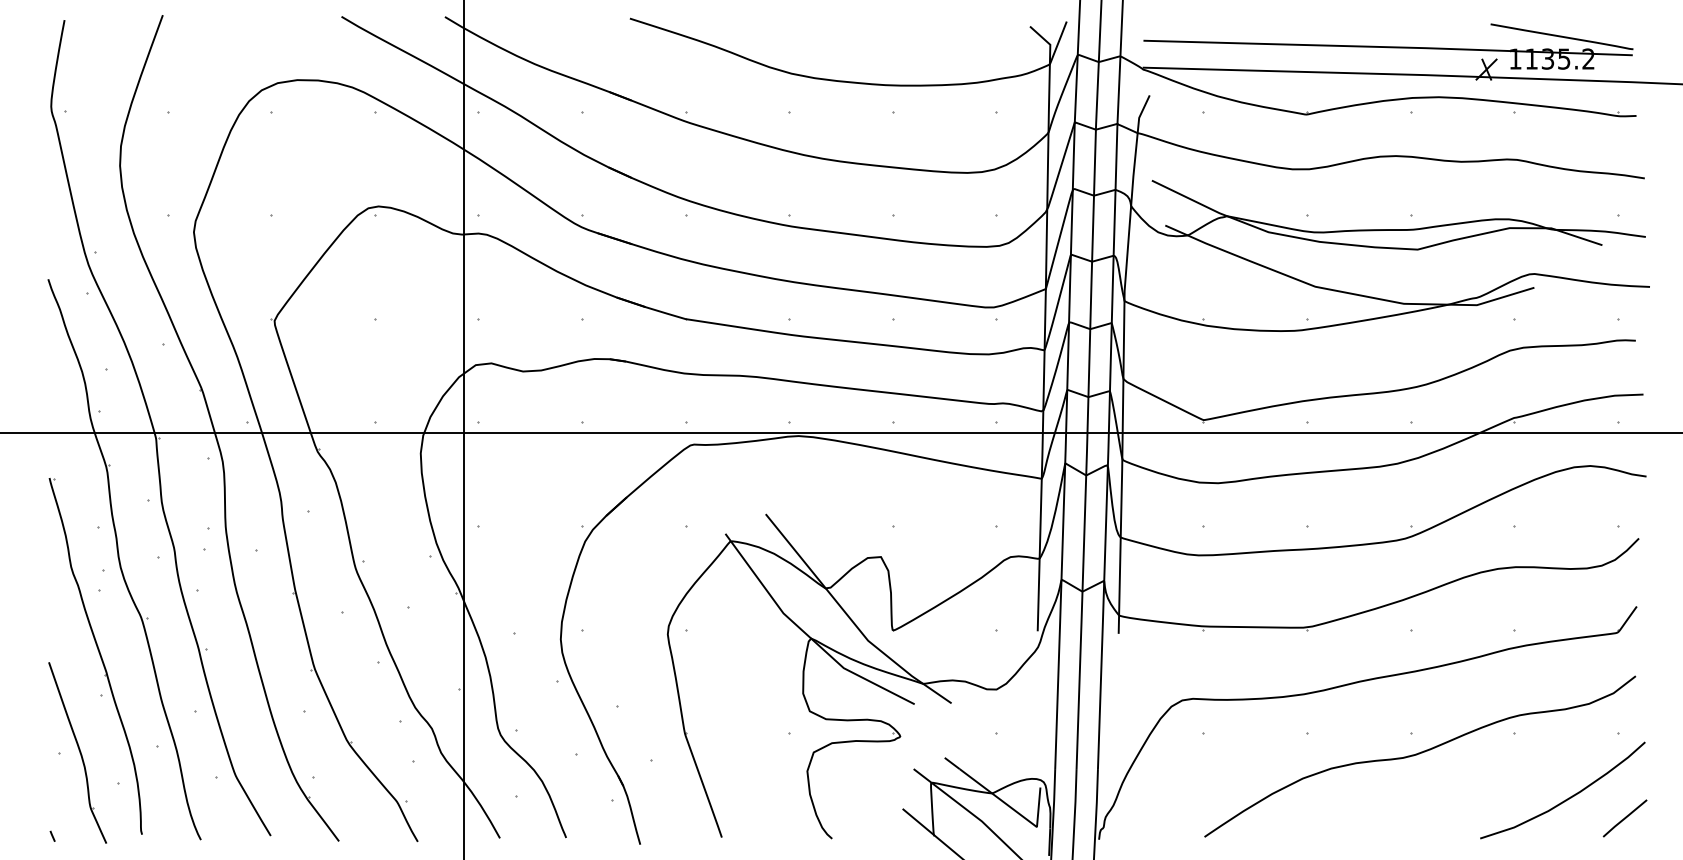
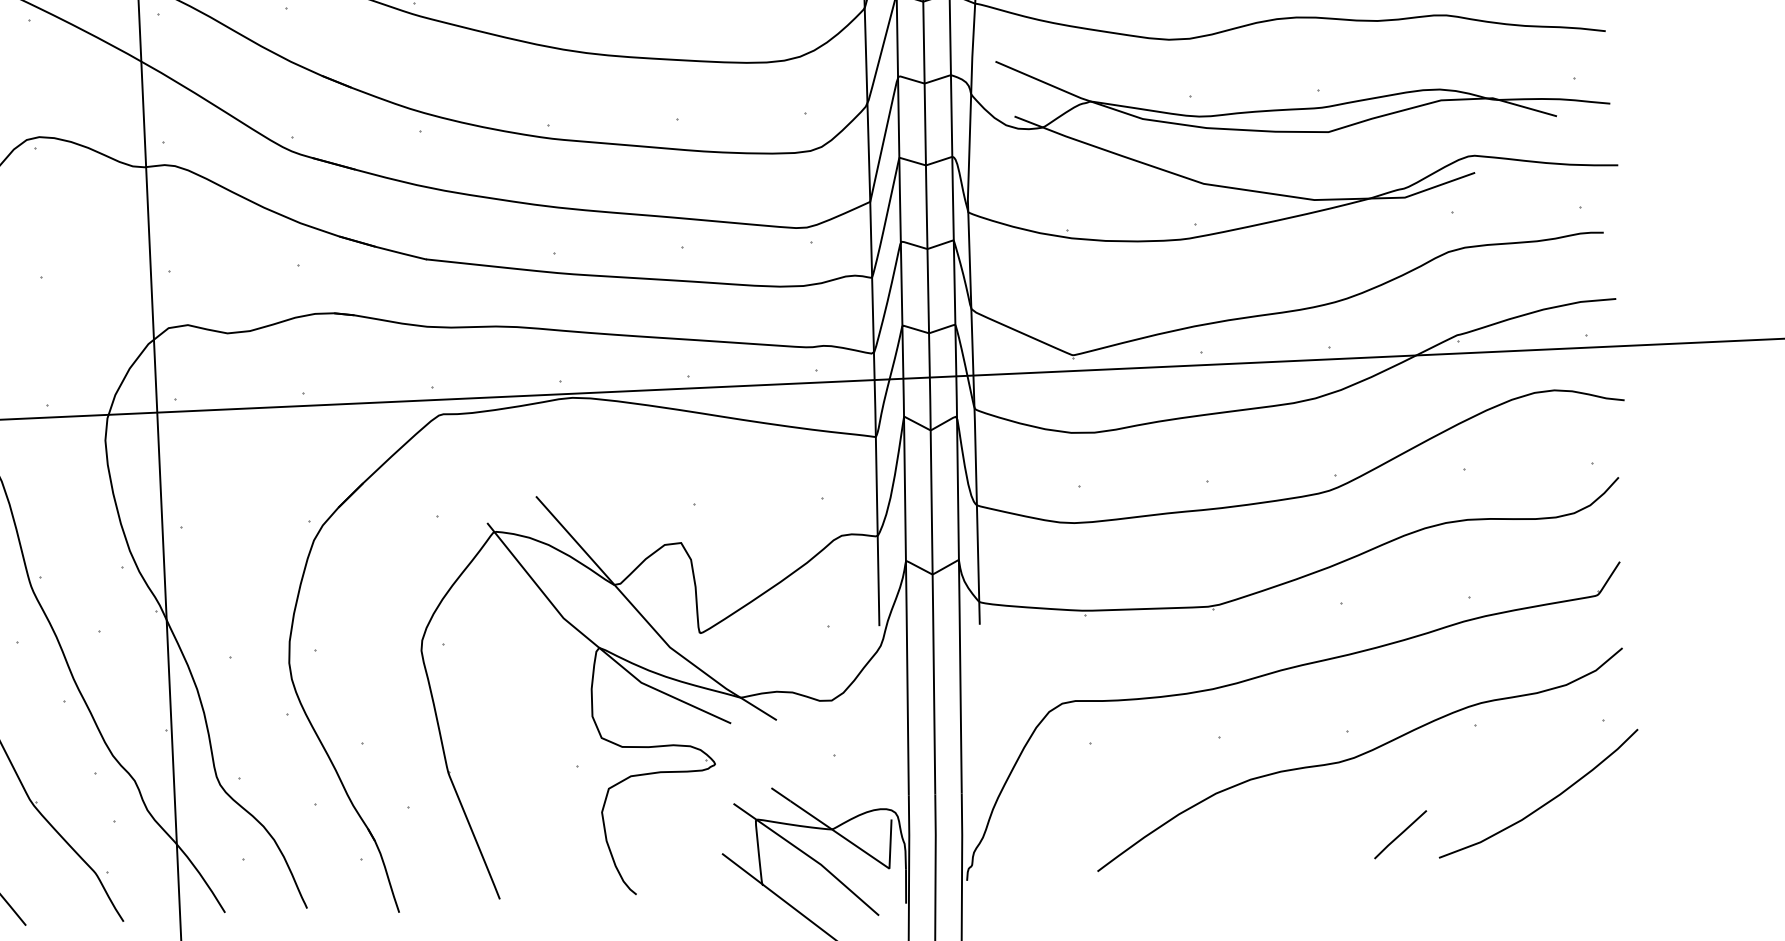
line: (1624, 818) -> (1399, 834), moved

